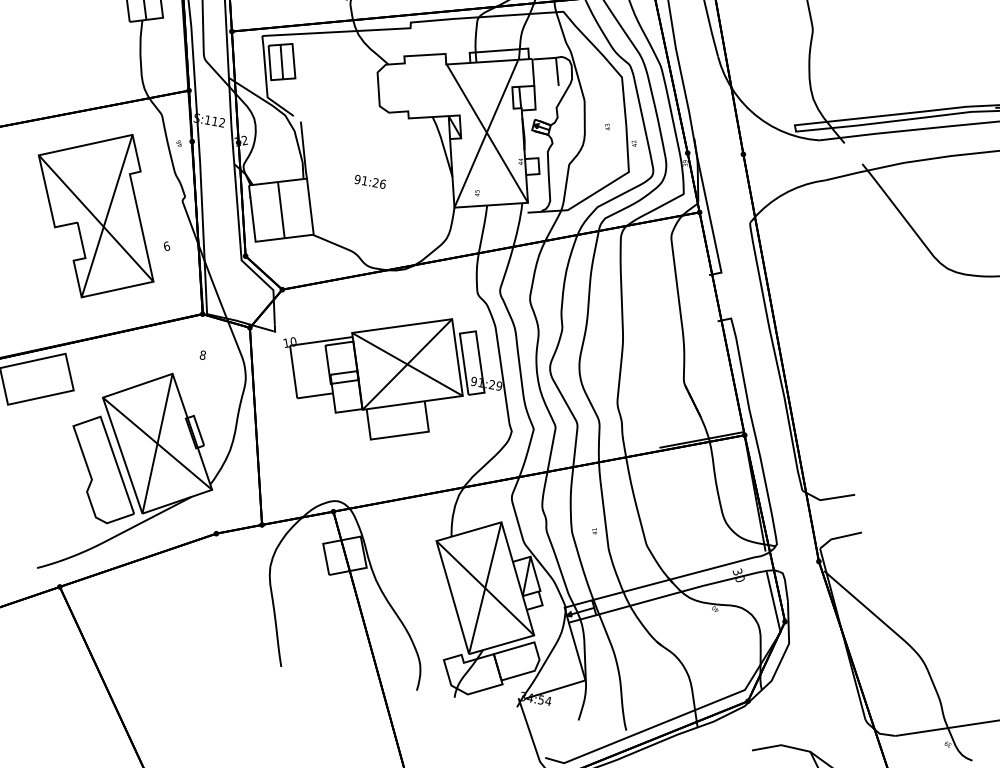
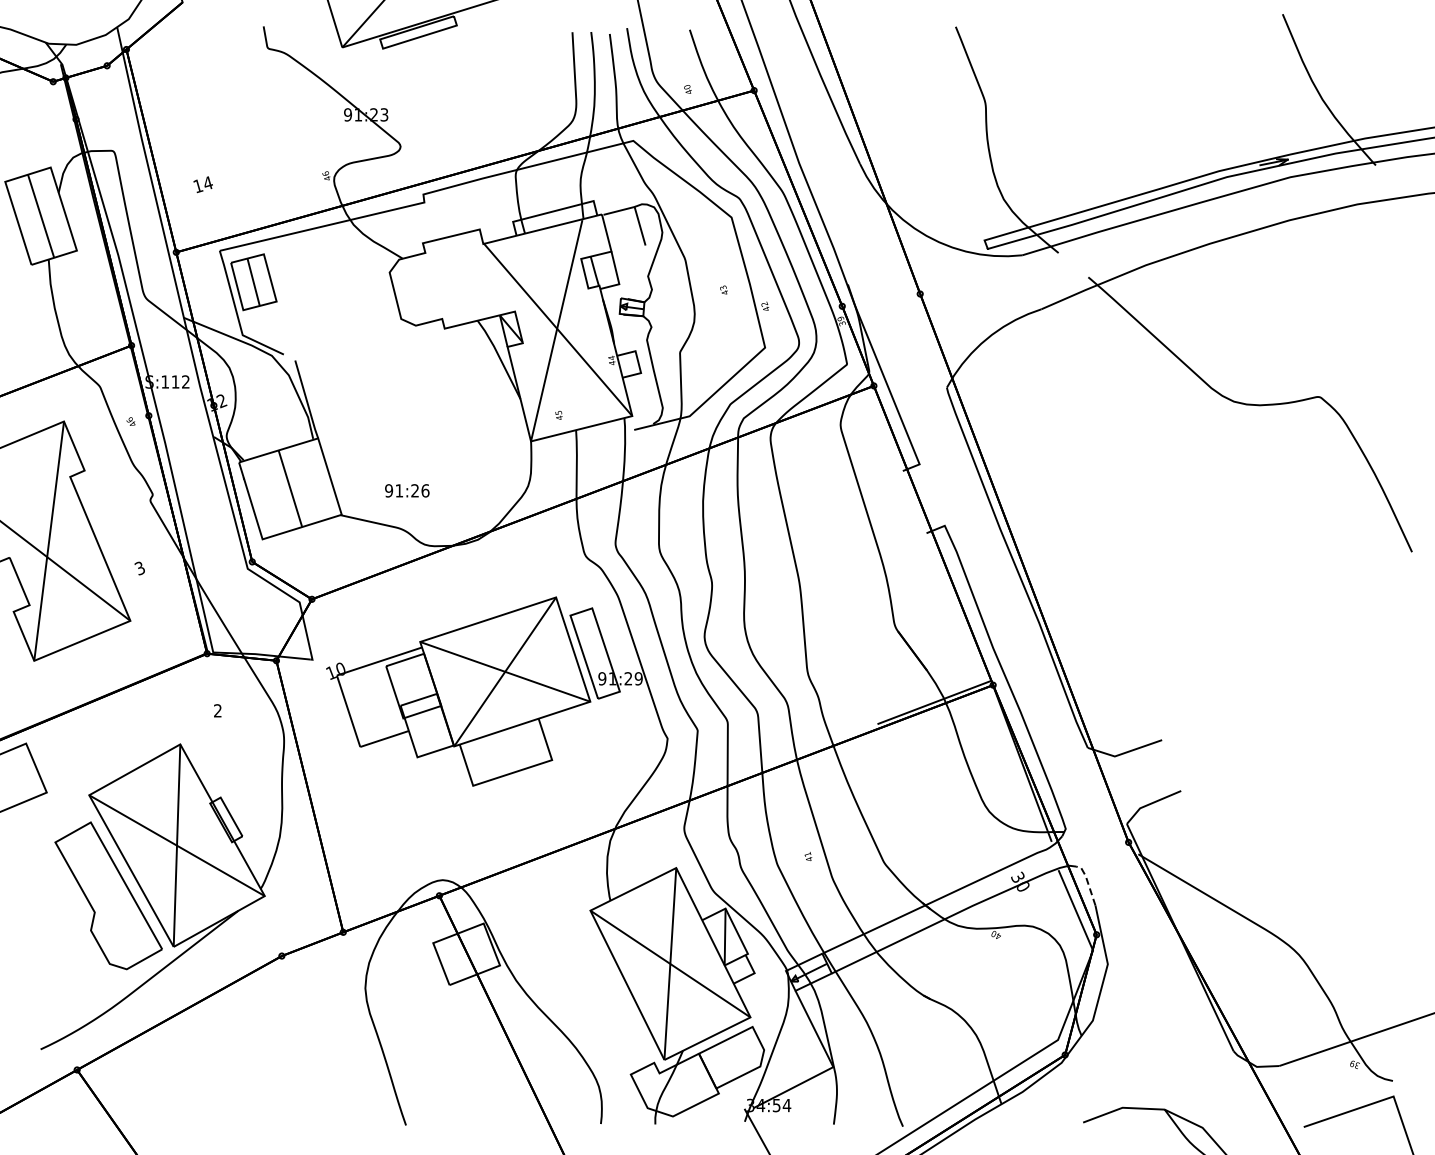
text: (370, 181) -> (407, 490), moved
text: (166, 246) -> (139, 568), 6 -> 3
text: (202, 354) -> (217, 710), 8 -> 2
line: (785, 584) -> (1087, 882), solid -> dashed

